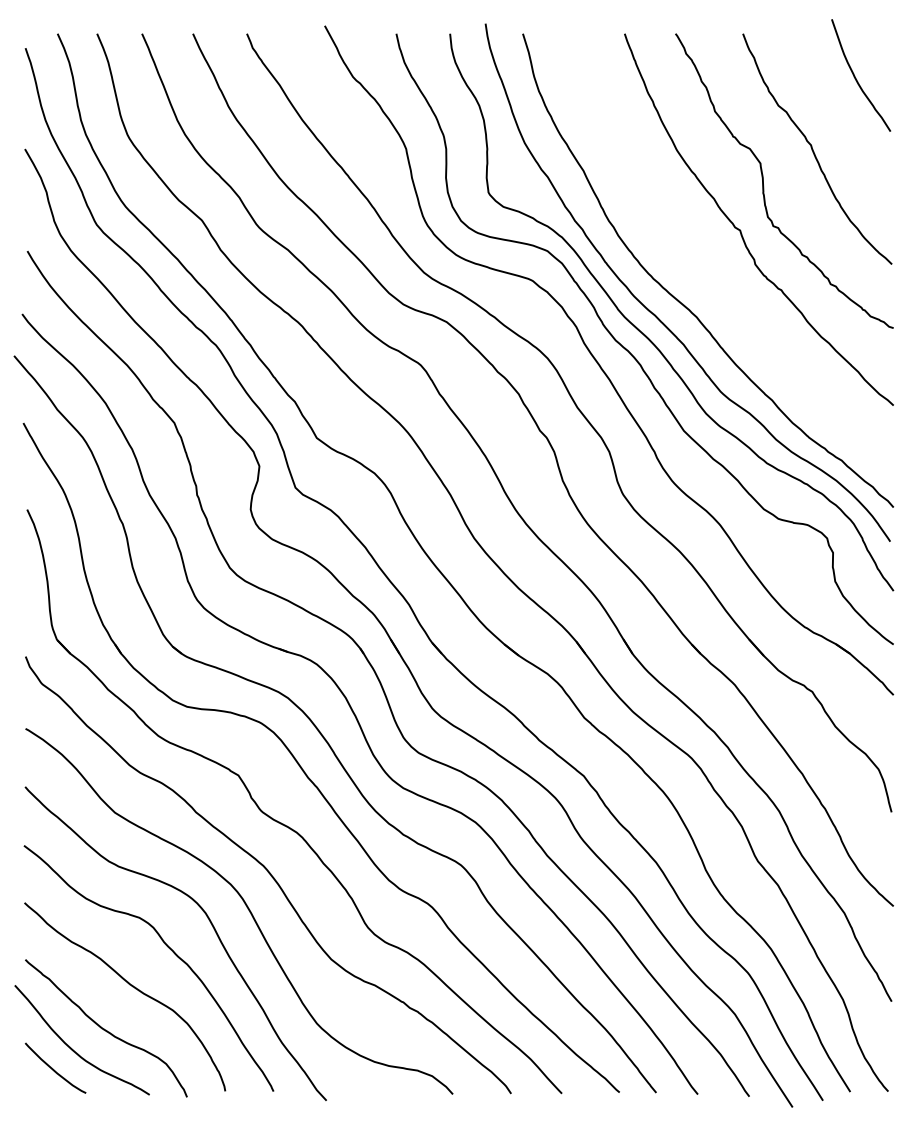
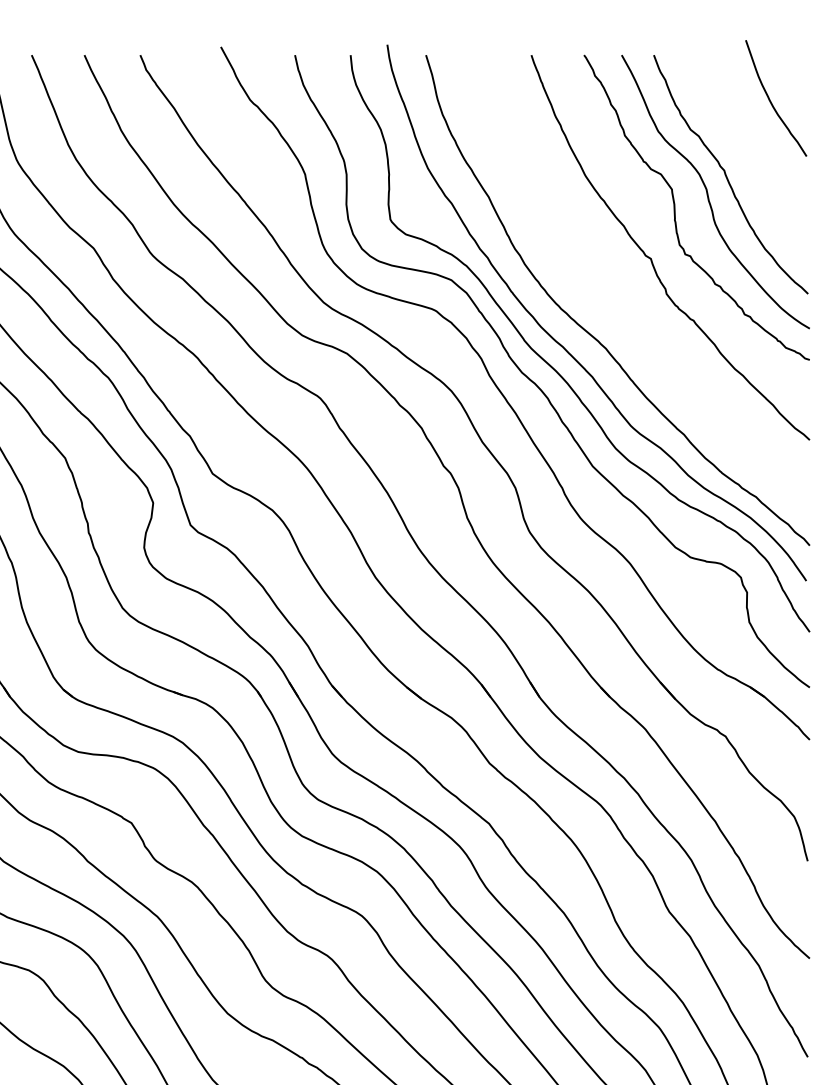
curve: (795, 165) -> (708, 191), added

